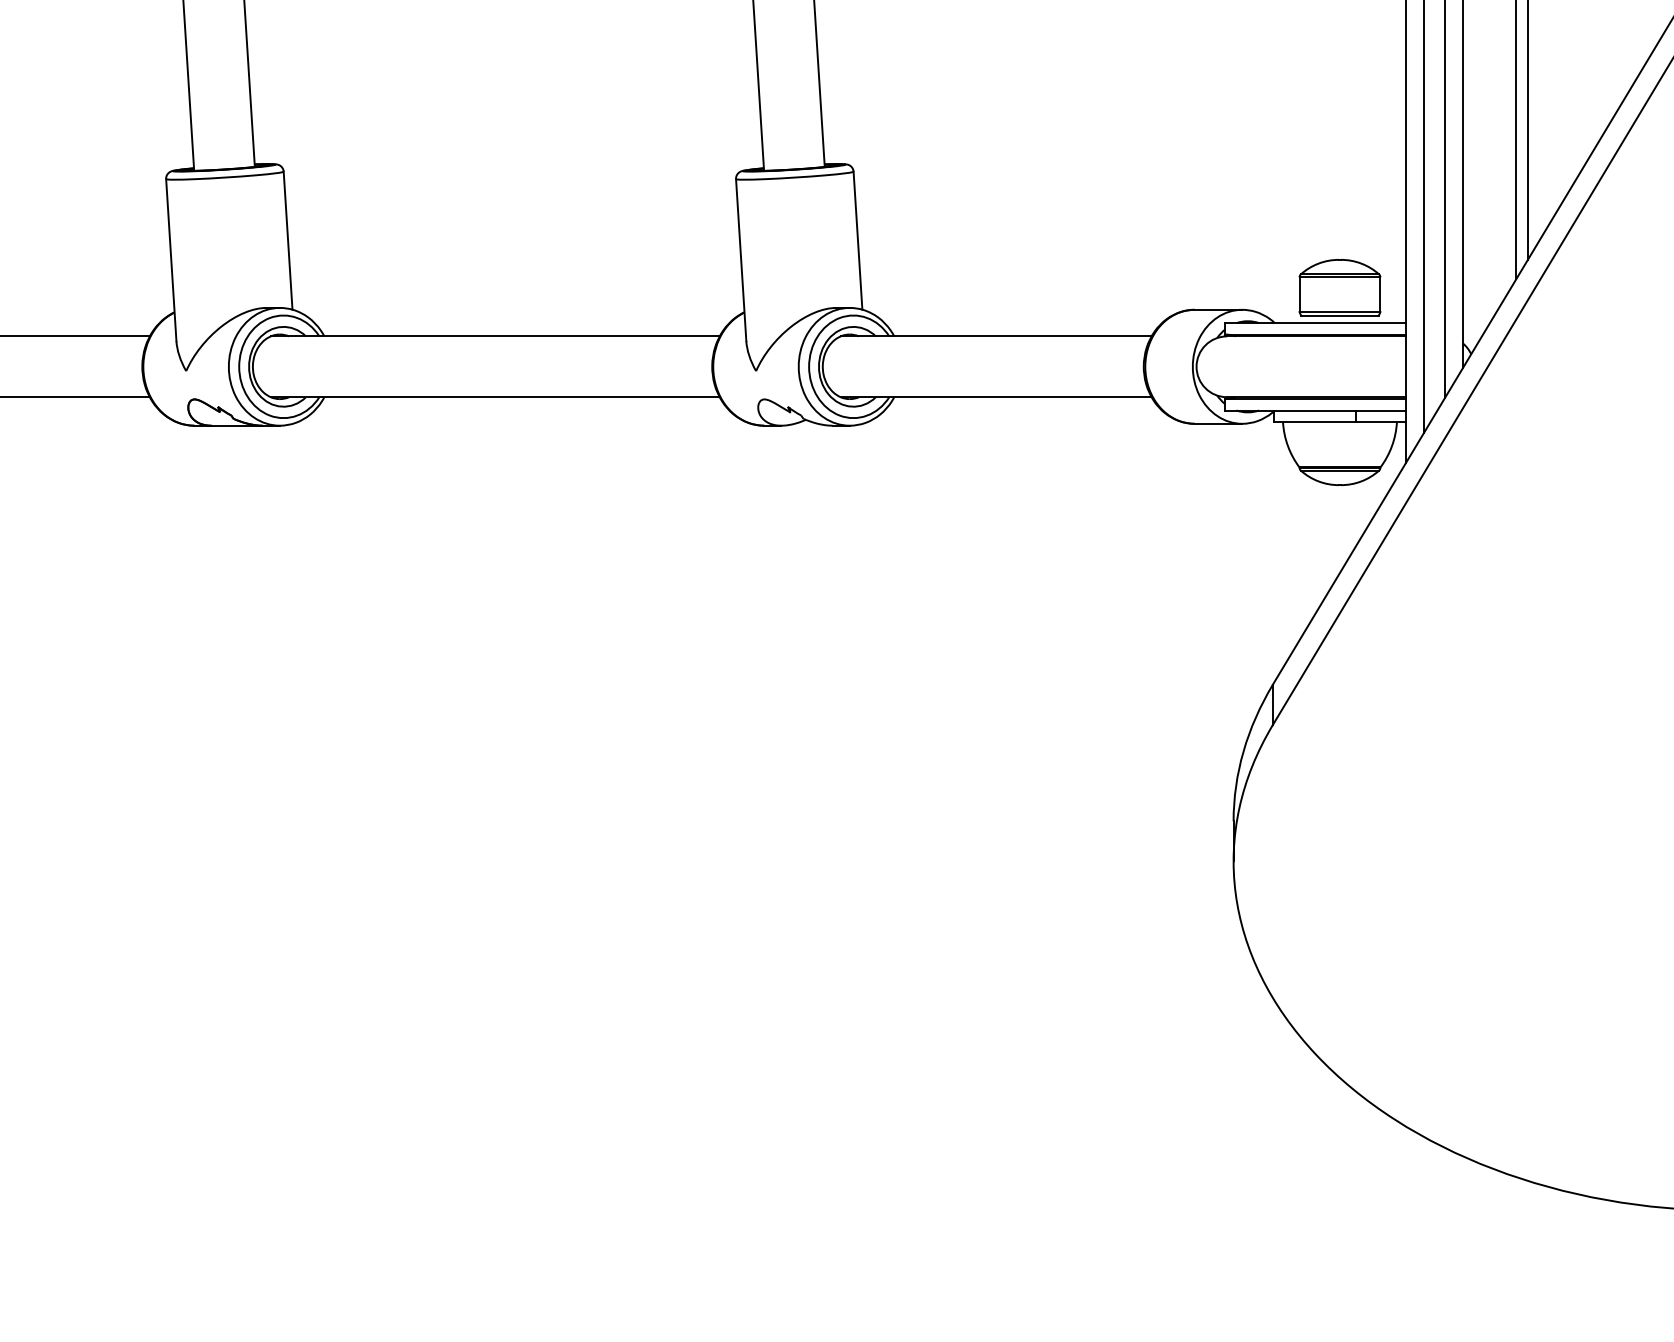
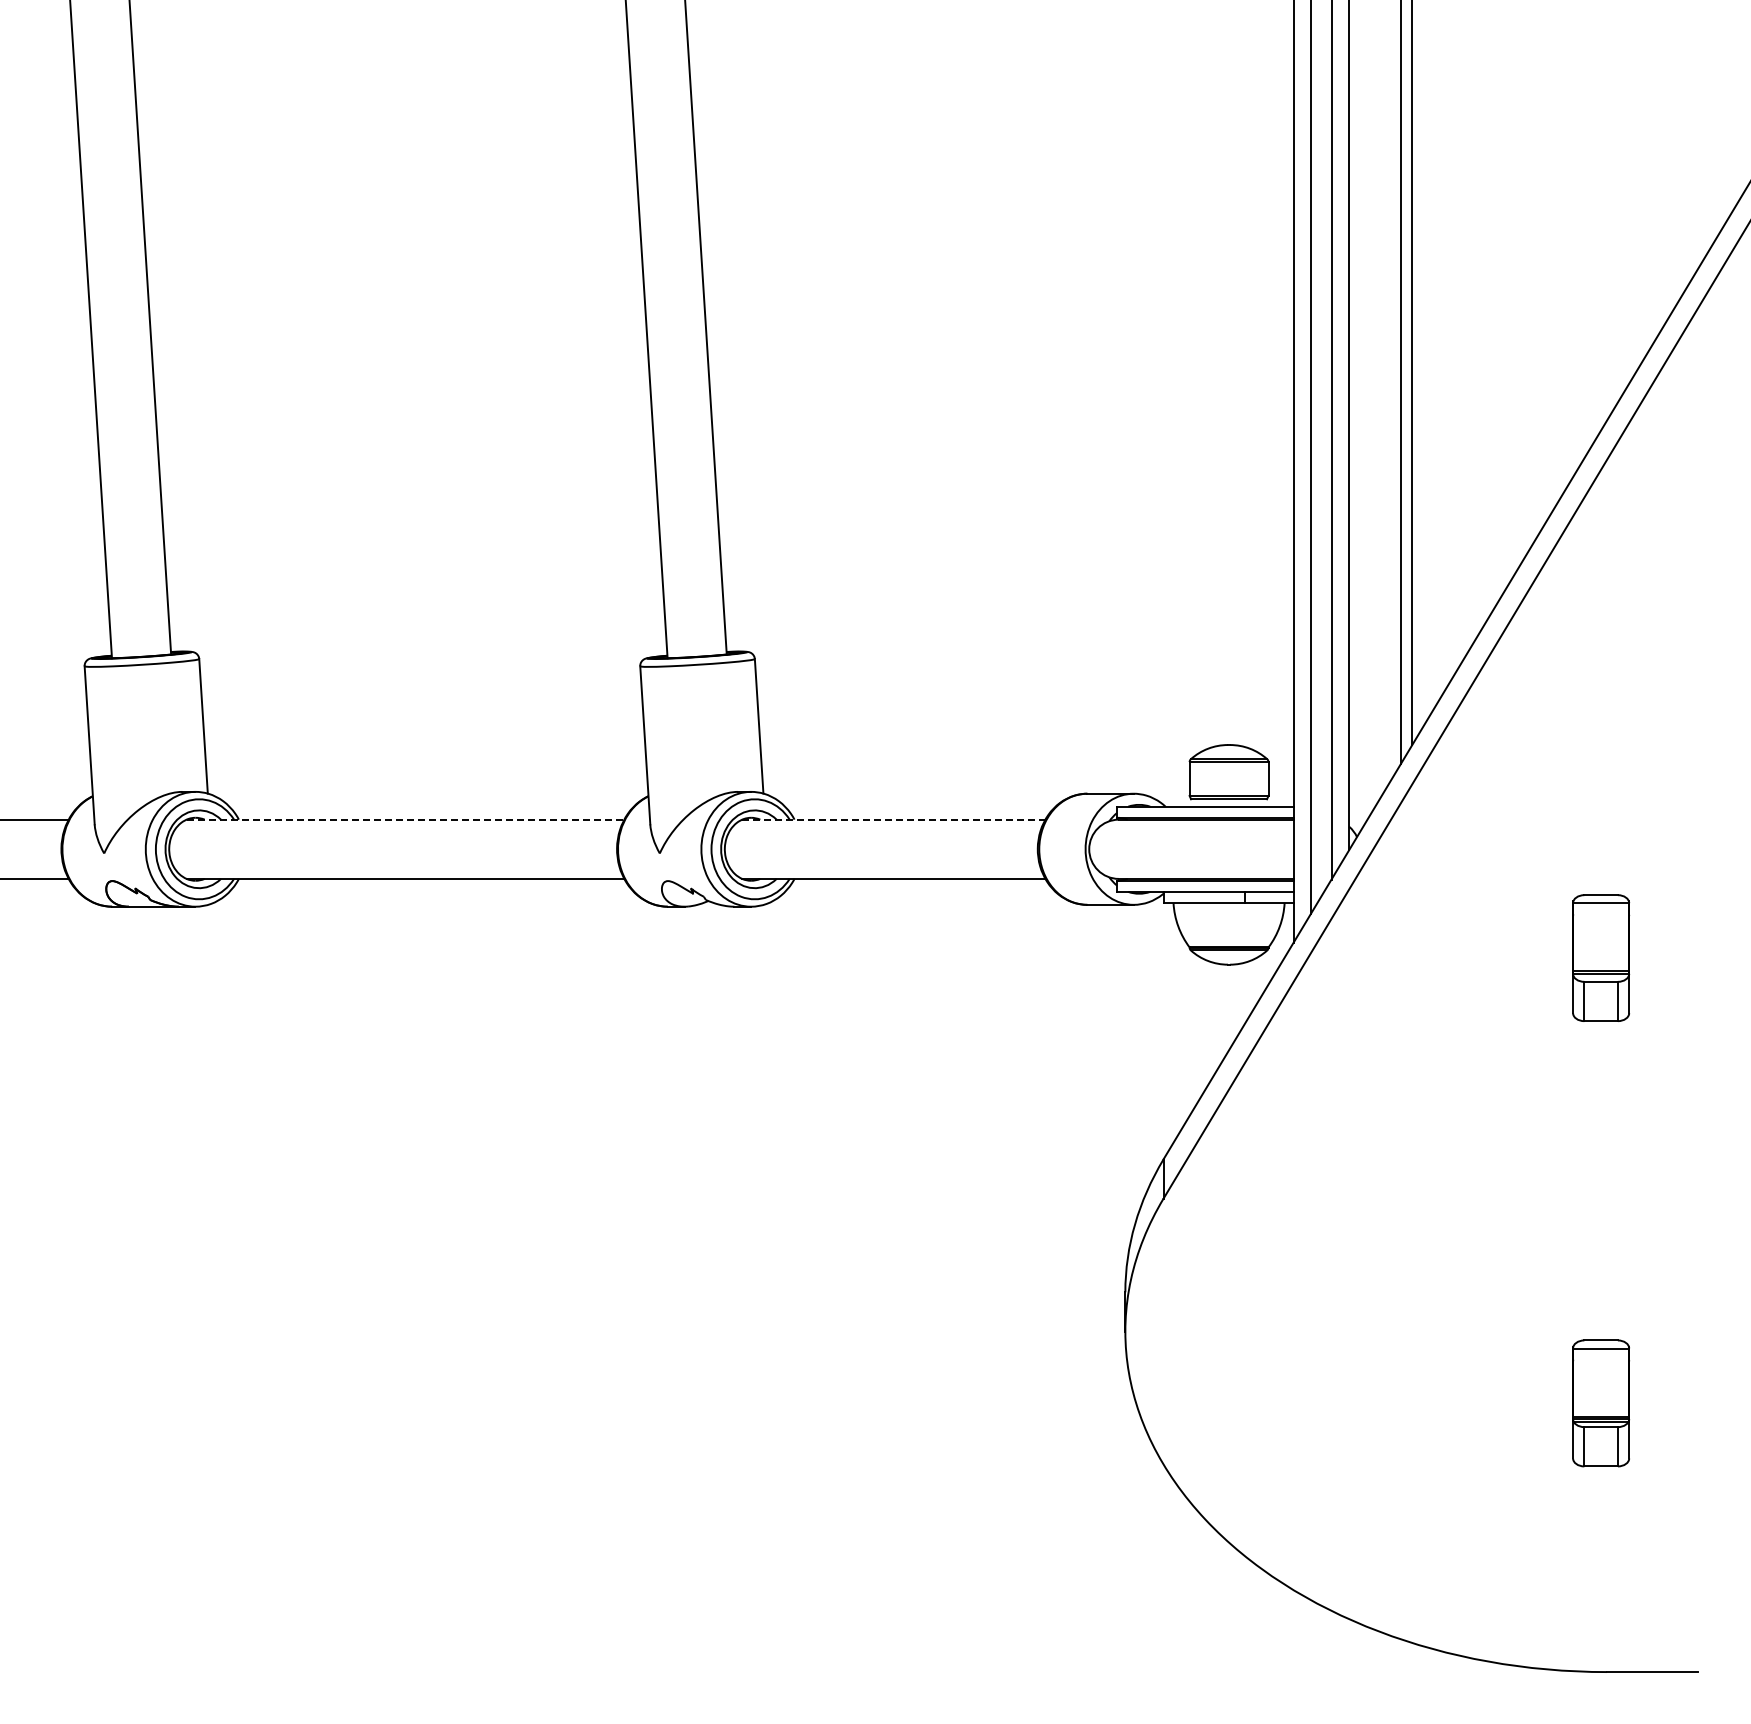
line: (495, 336) -> (405, 819), solid -> dashed
line: (995, 336) -> (893, 819), solid -> dashed

